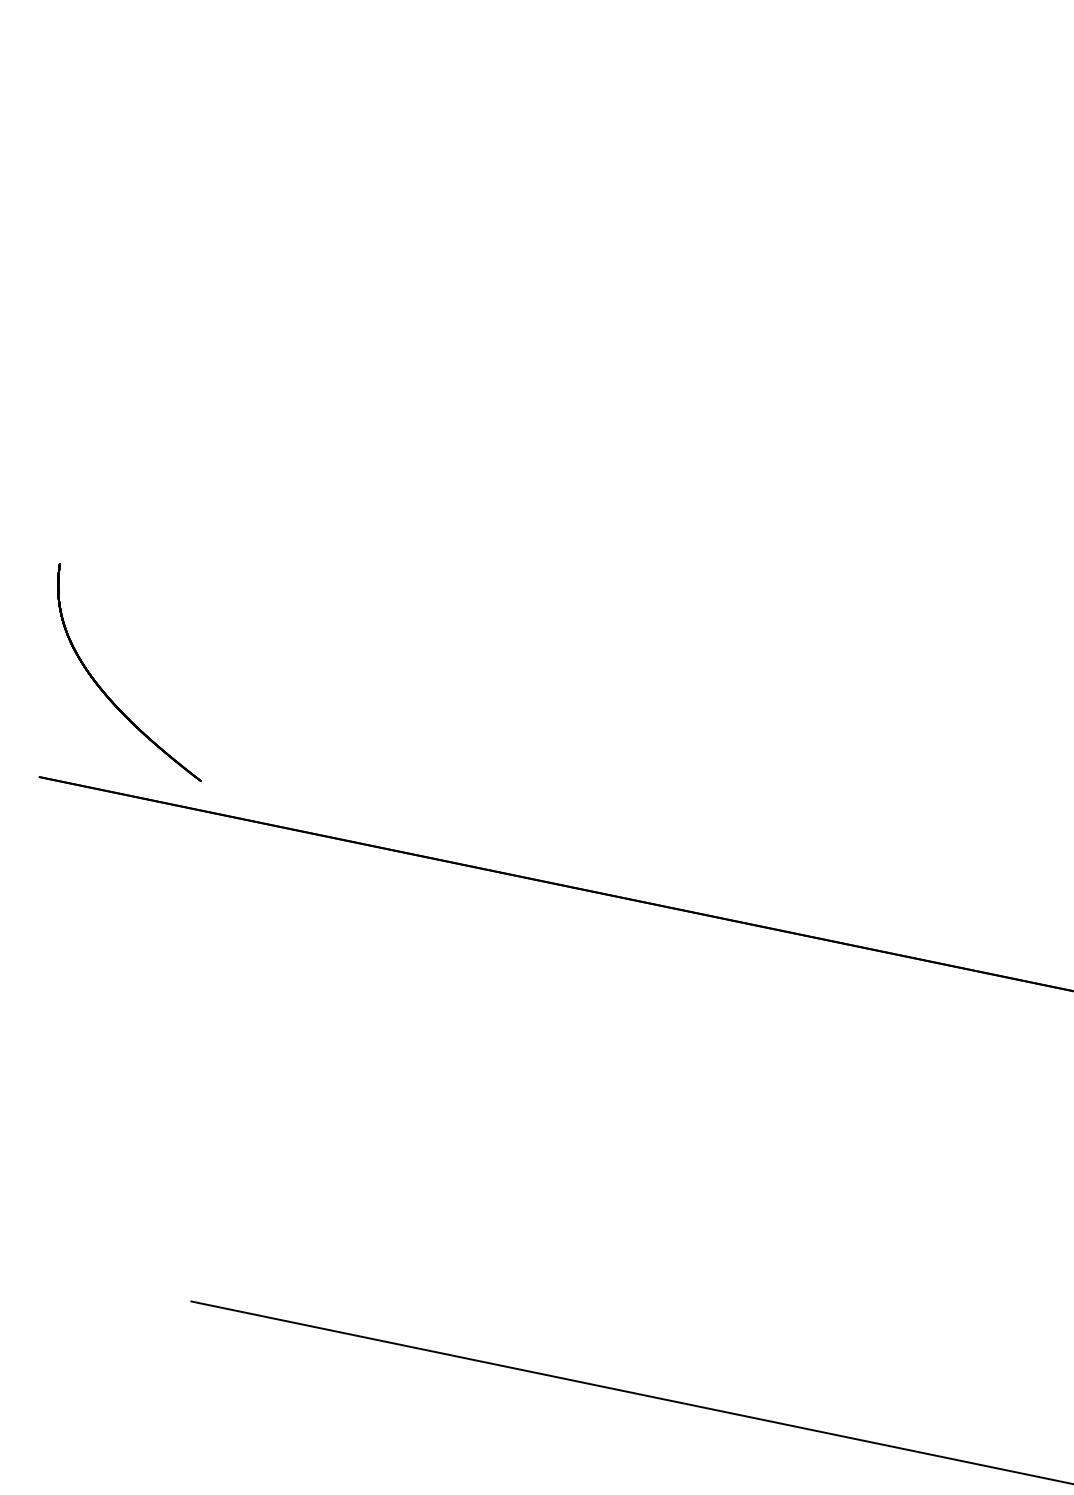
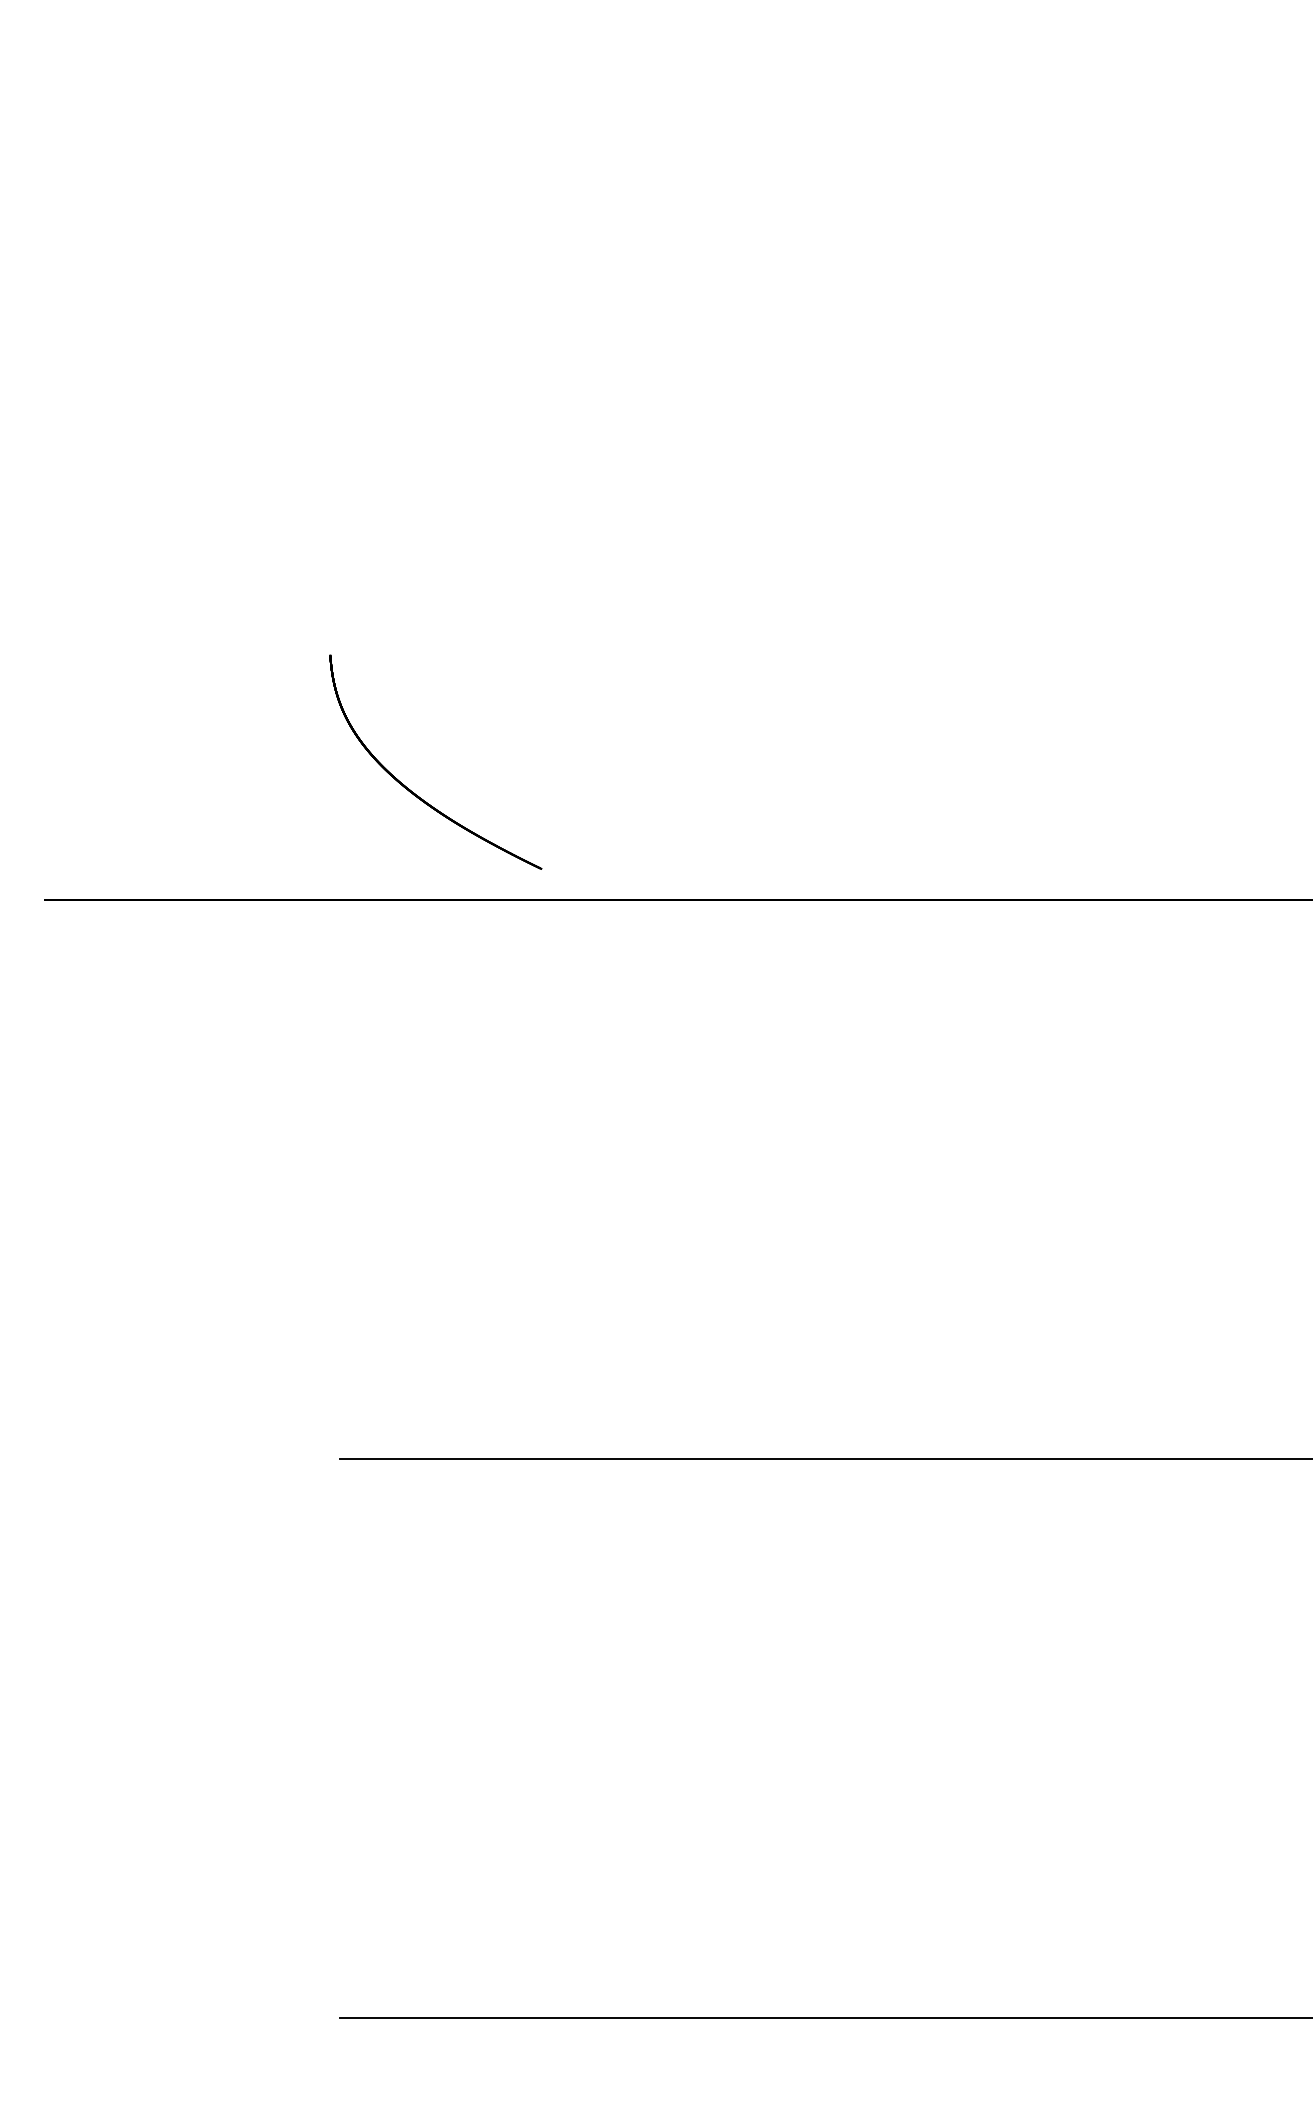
part: (107, 694) -> (414, 792), moved

